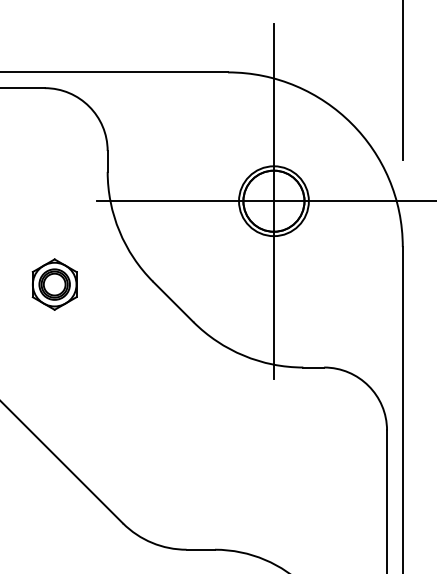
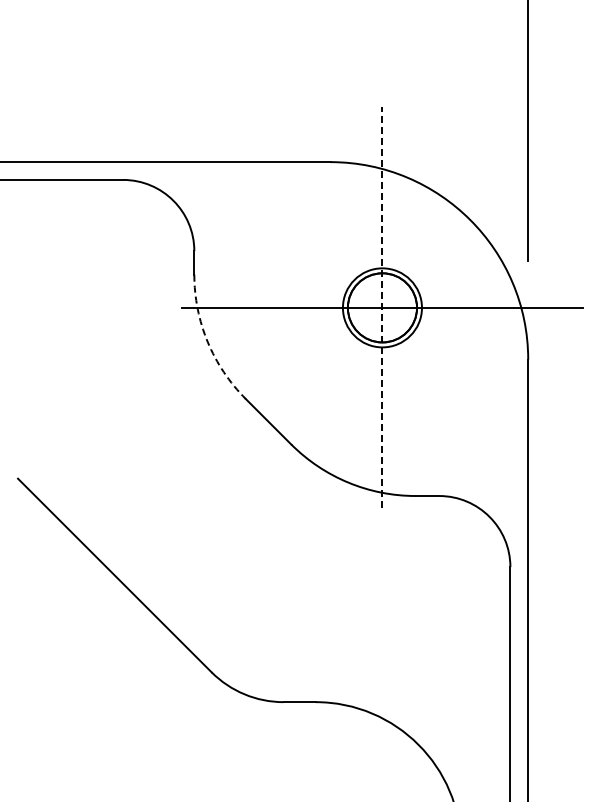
line: (273, 200) -> (382, 307), solid -> dashed
arc: (119, 230) -> (207, 341), solid -> dashed
part: (54, 283) -> (134, 401), removed

